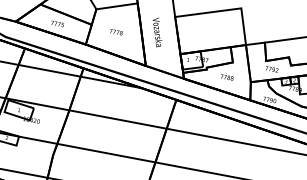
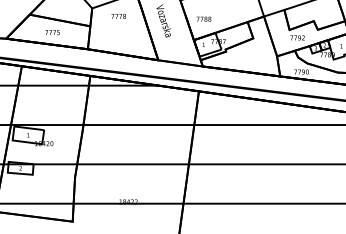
text: (115, 32) -> (118, 16), moved
text: (227, 76) -> (204, 18), moved

